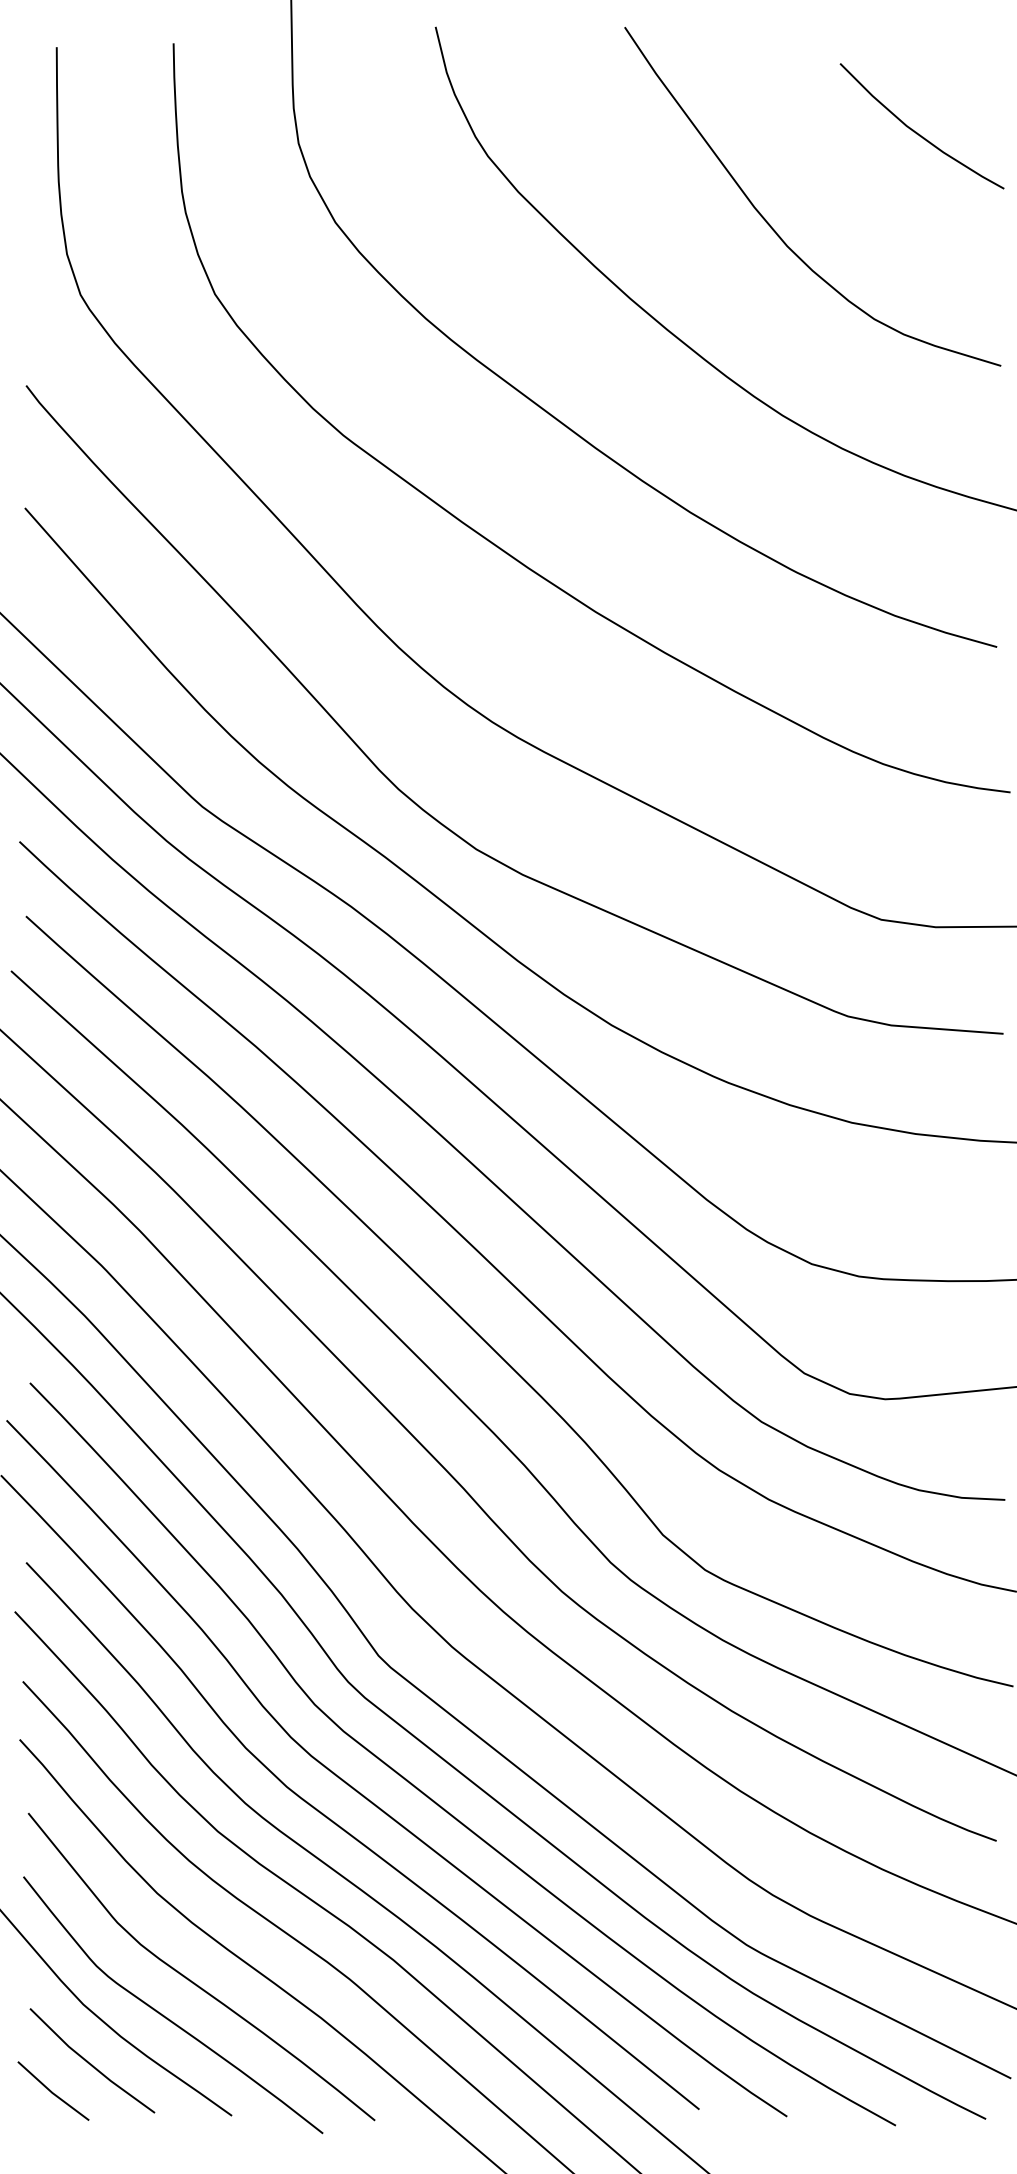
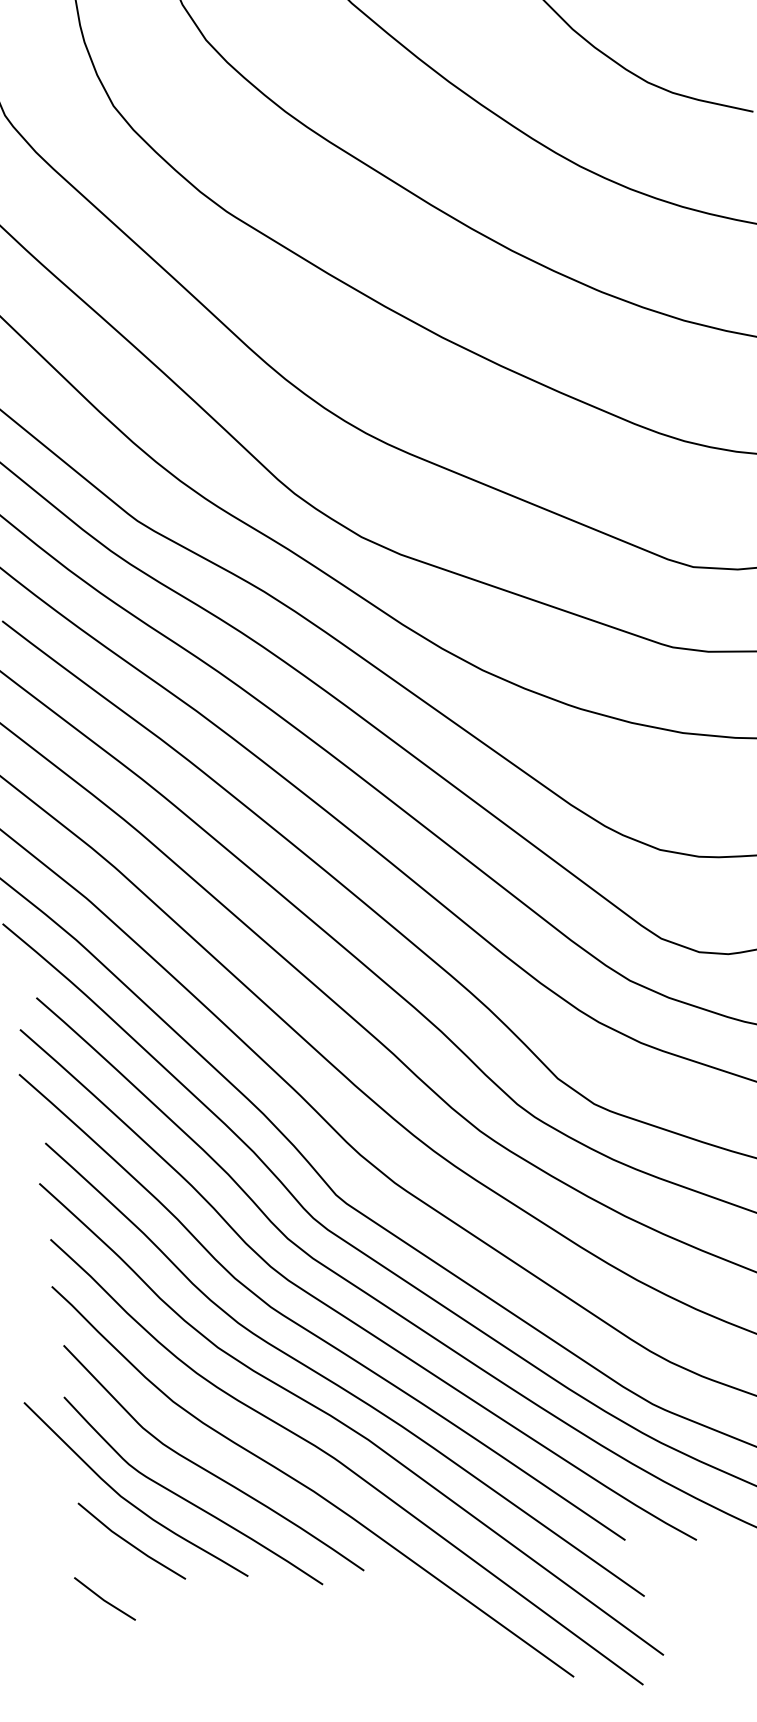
line: (52, 2091) -> (104, 1599), moved

